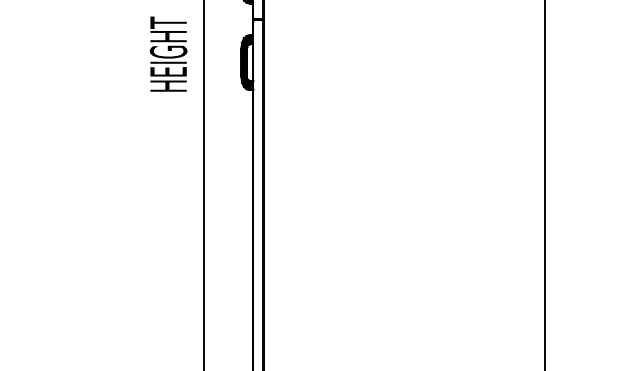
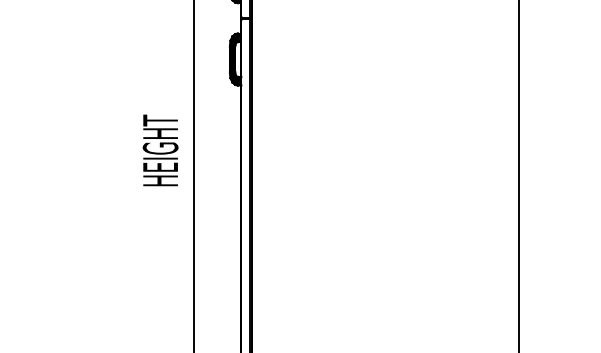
text: (168, 54) -> (160, 150), moved

